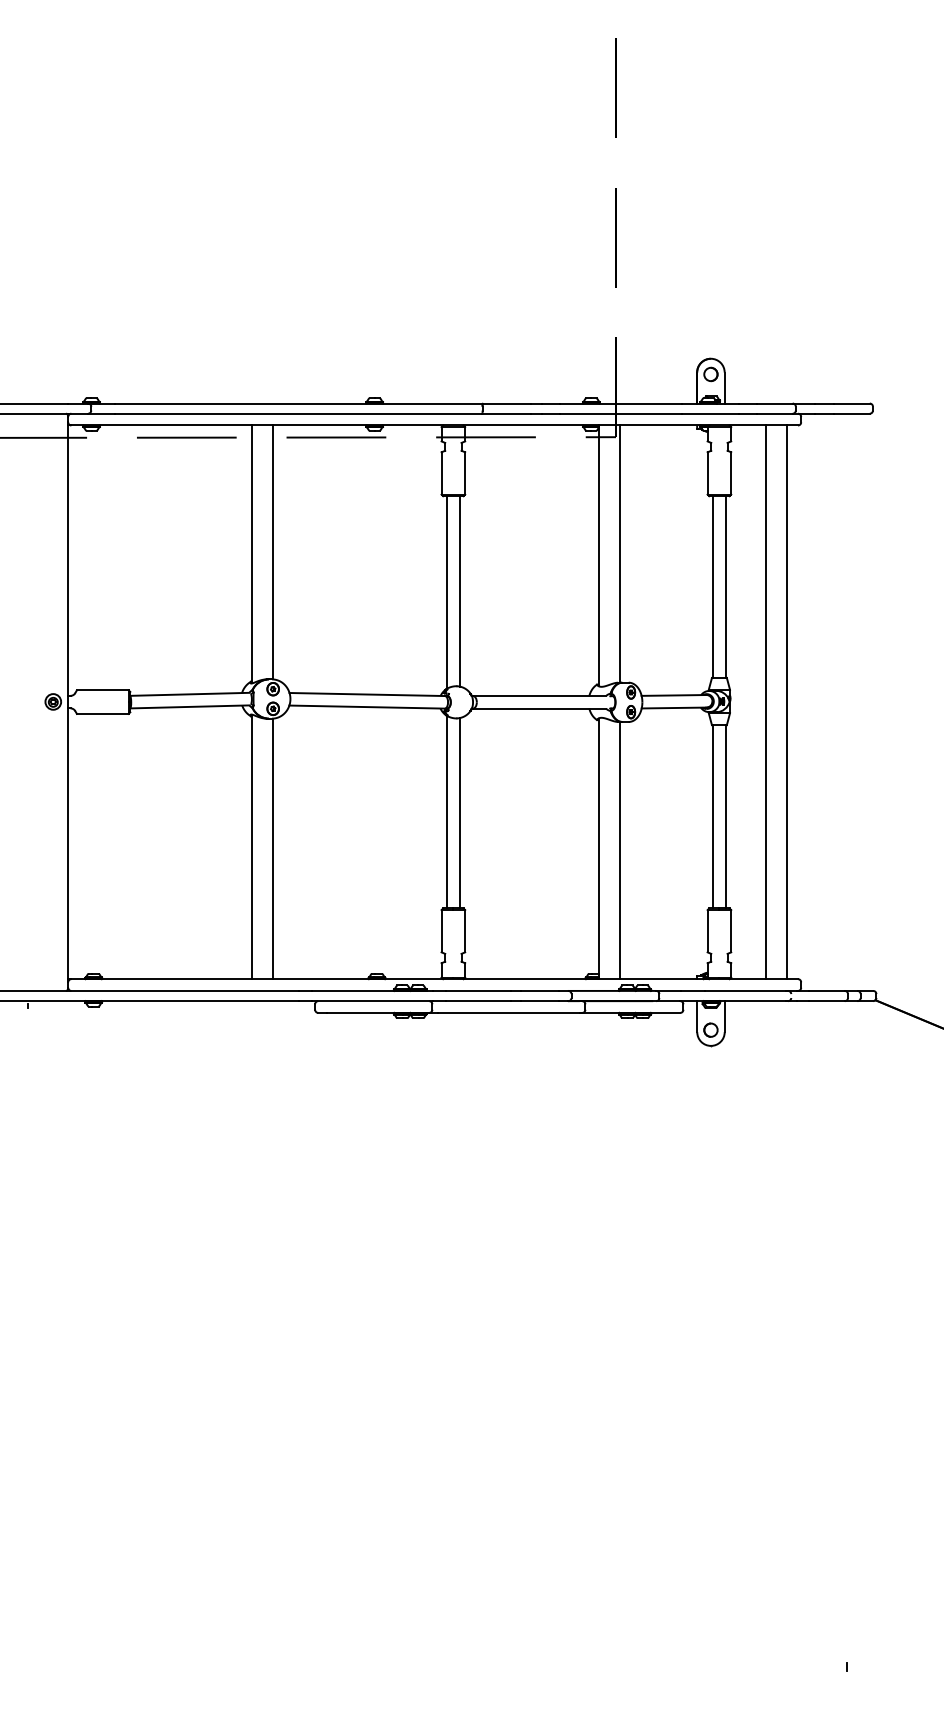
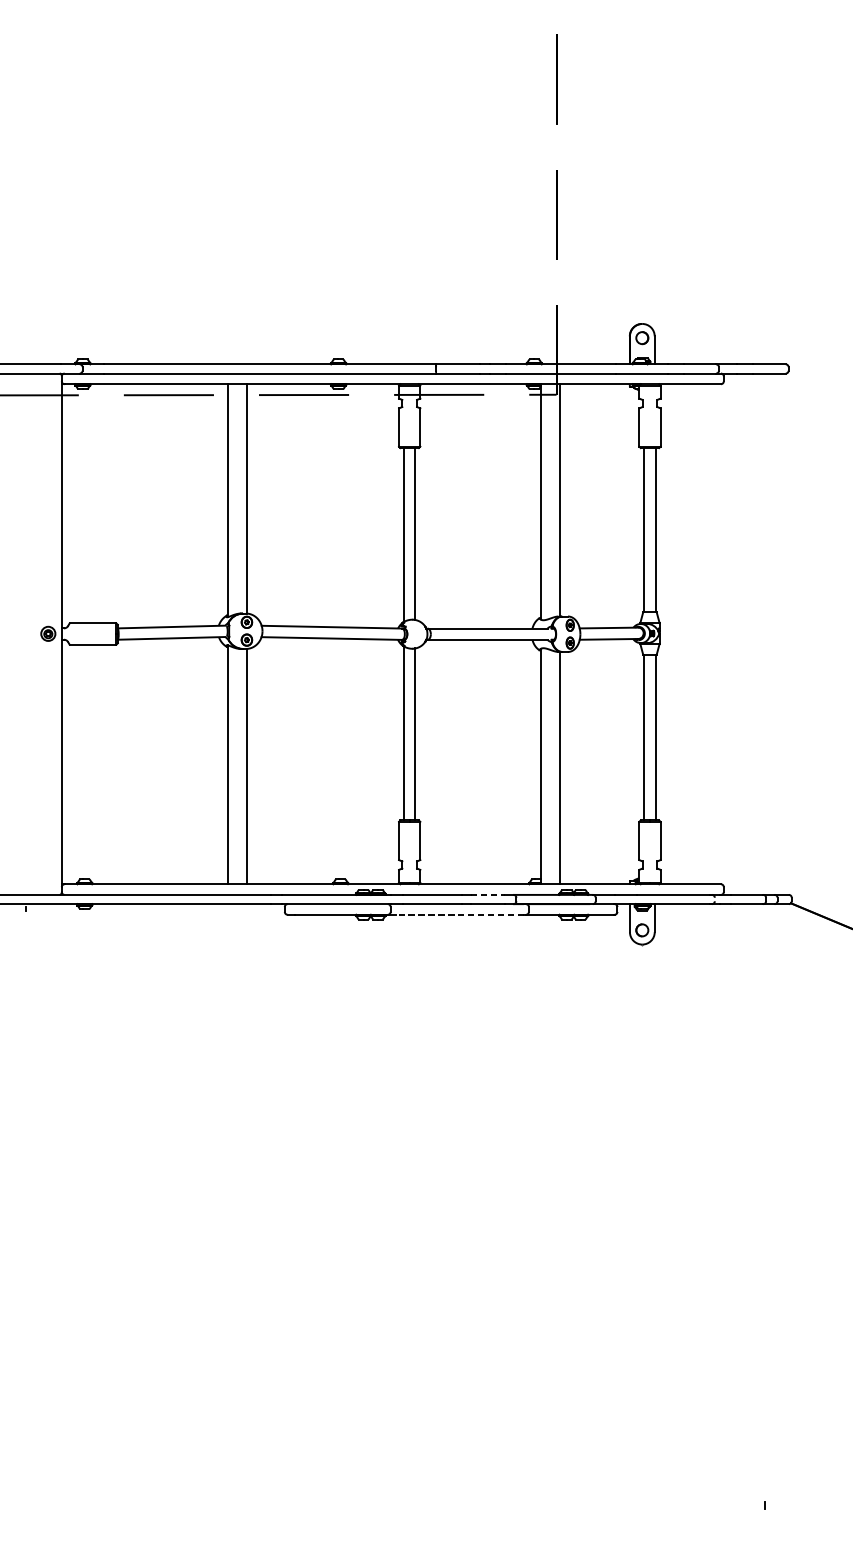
line: (765, 702) -> (691, 634), removed
line: (787, 702) -> (711, 634), removed
line: (540, 990) -> (488, 894), solid -> dashed
line: (508, 1012) -> (459, 914), solid -> dashed

